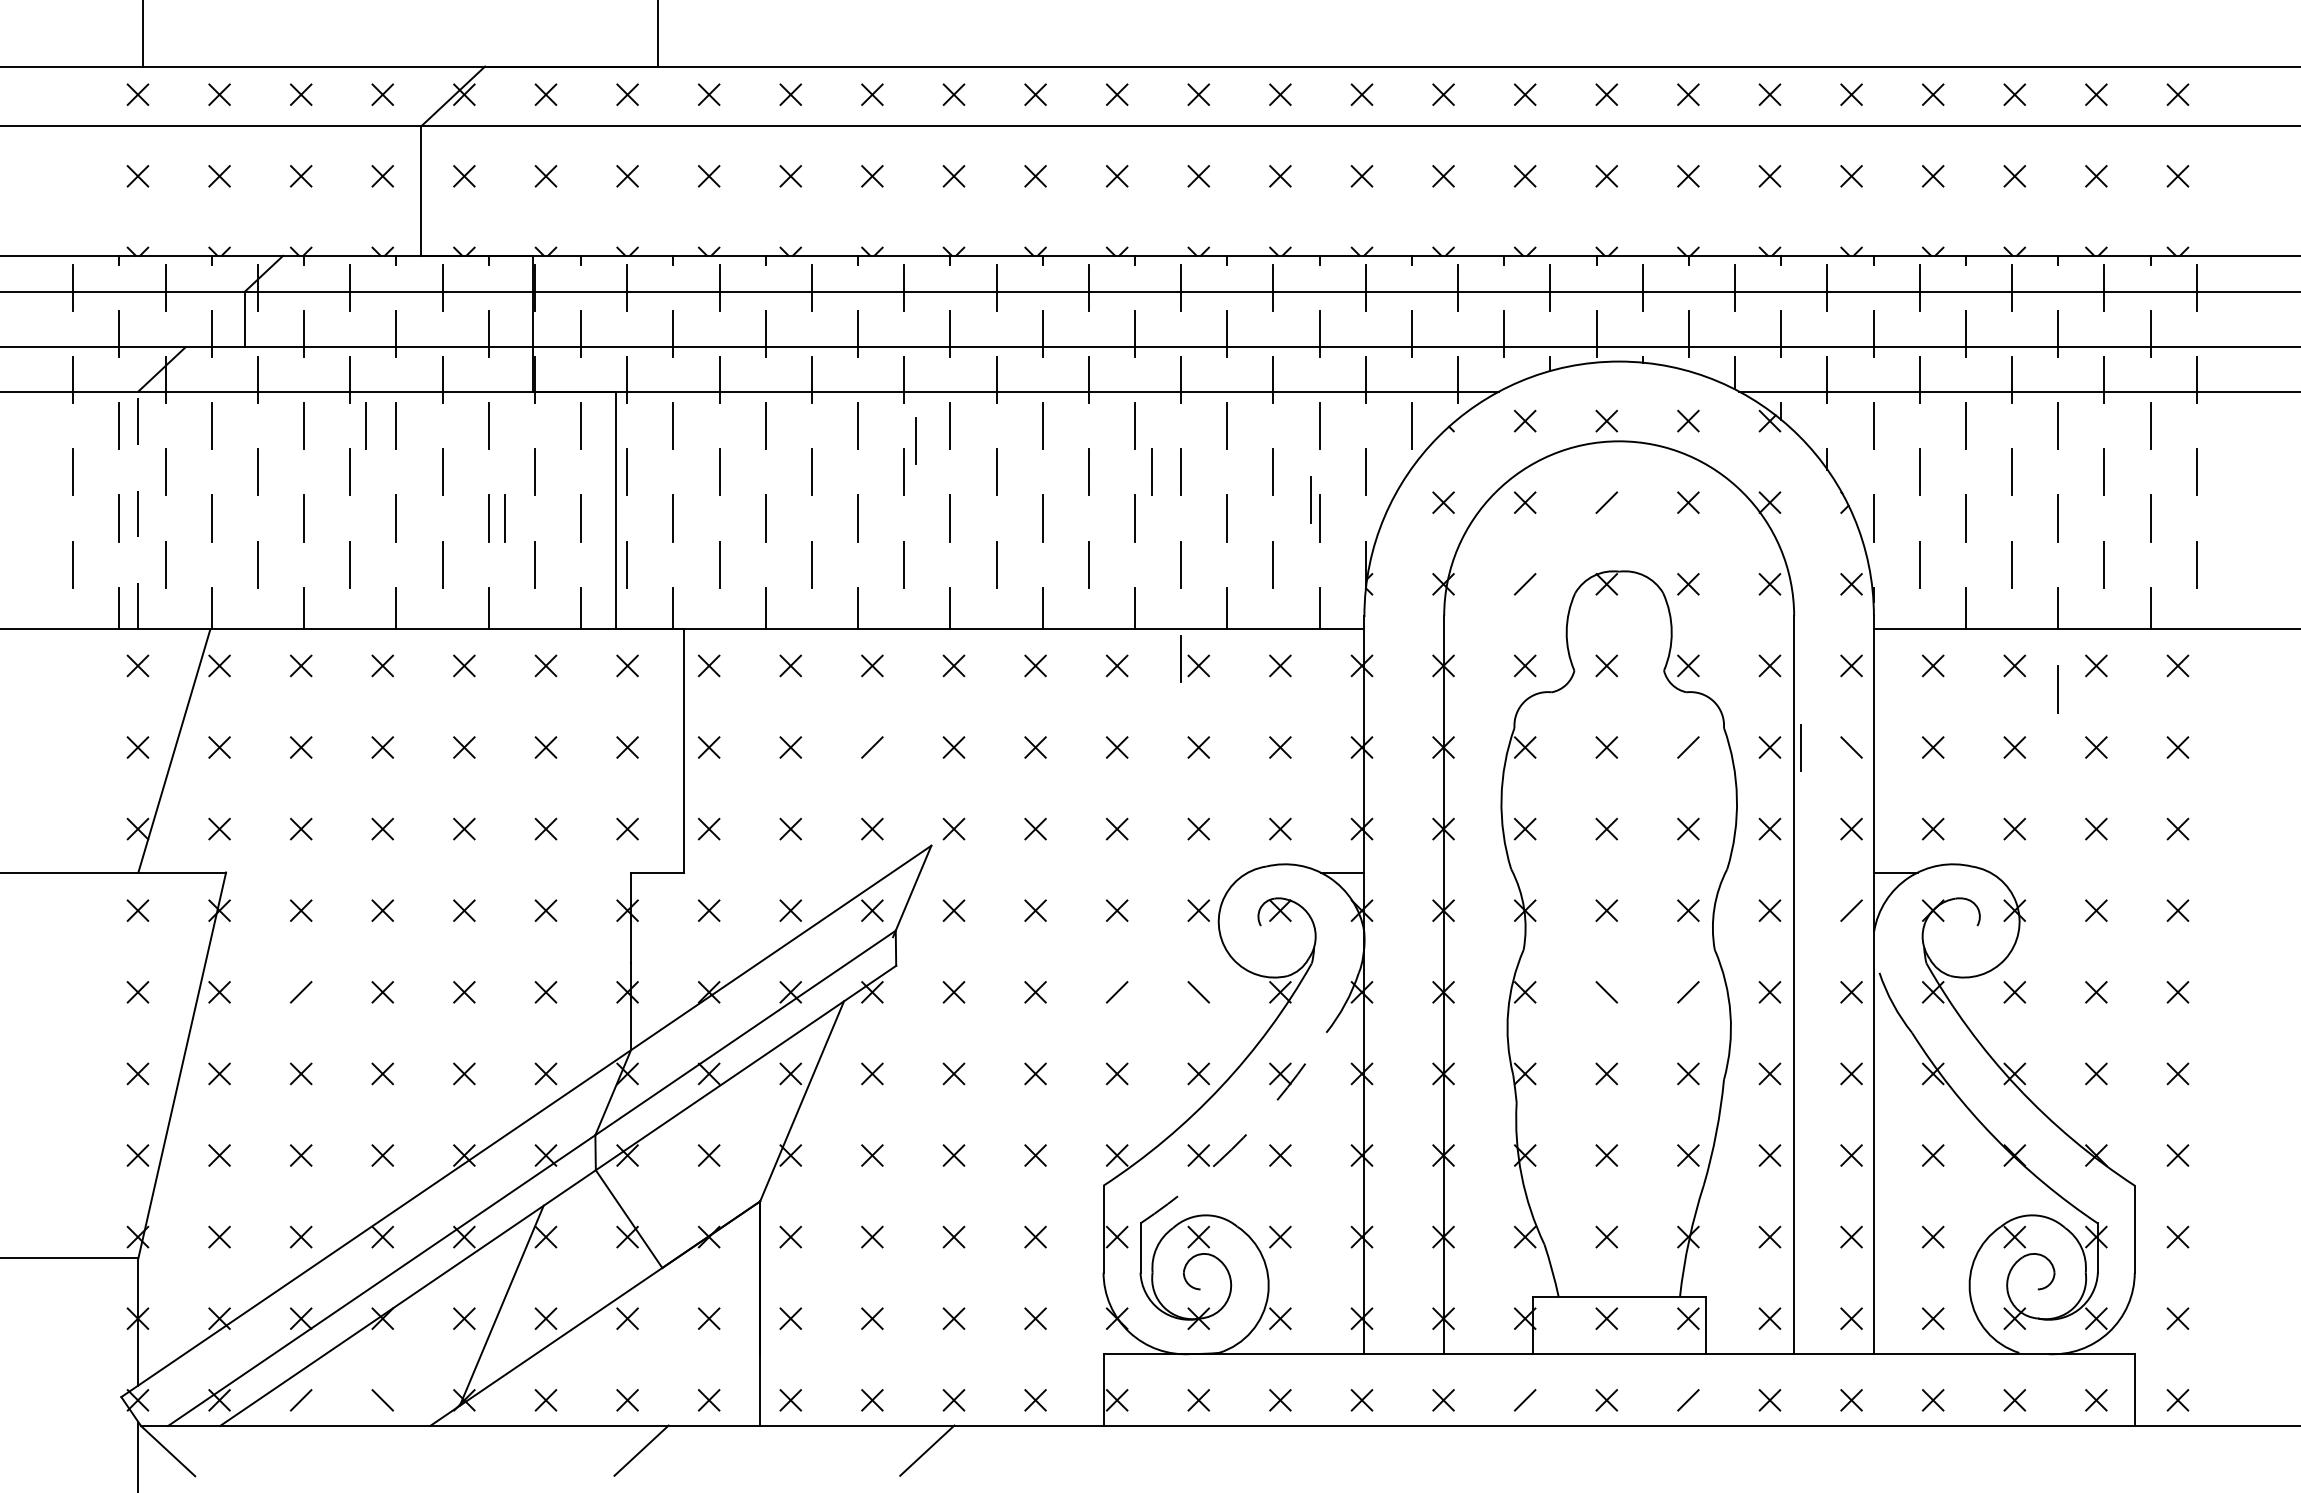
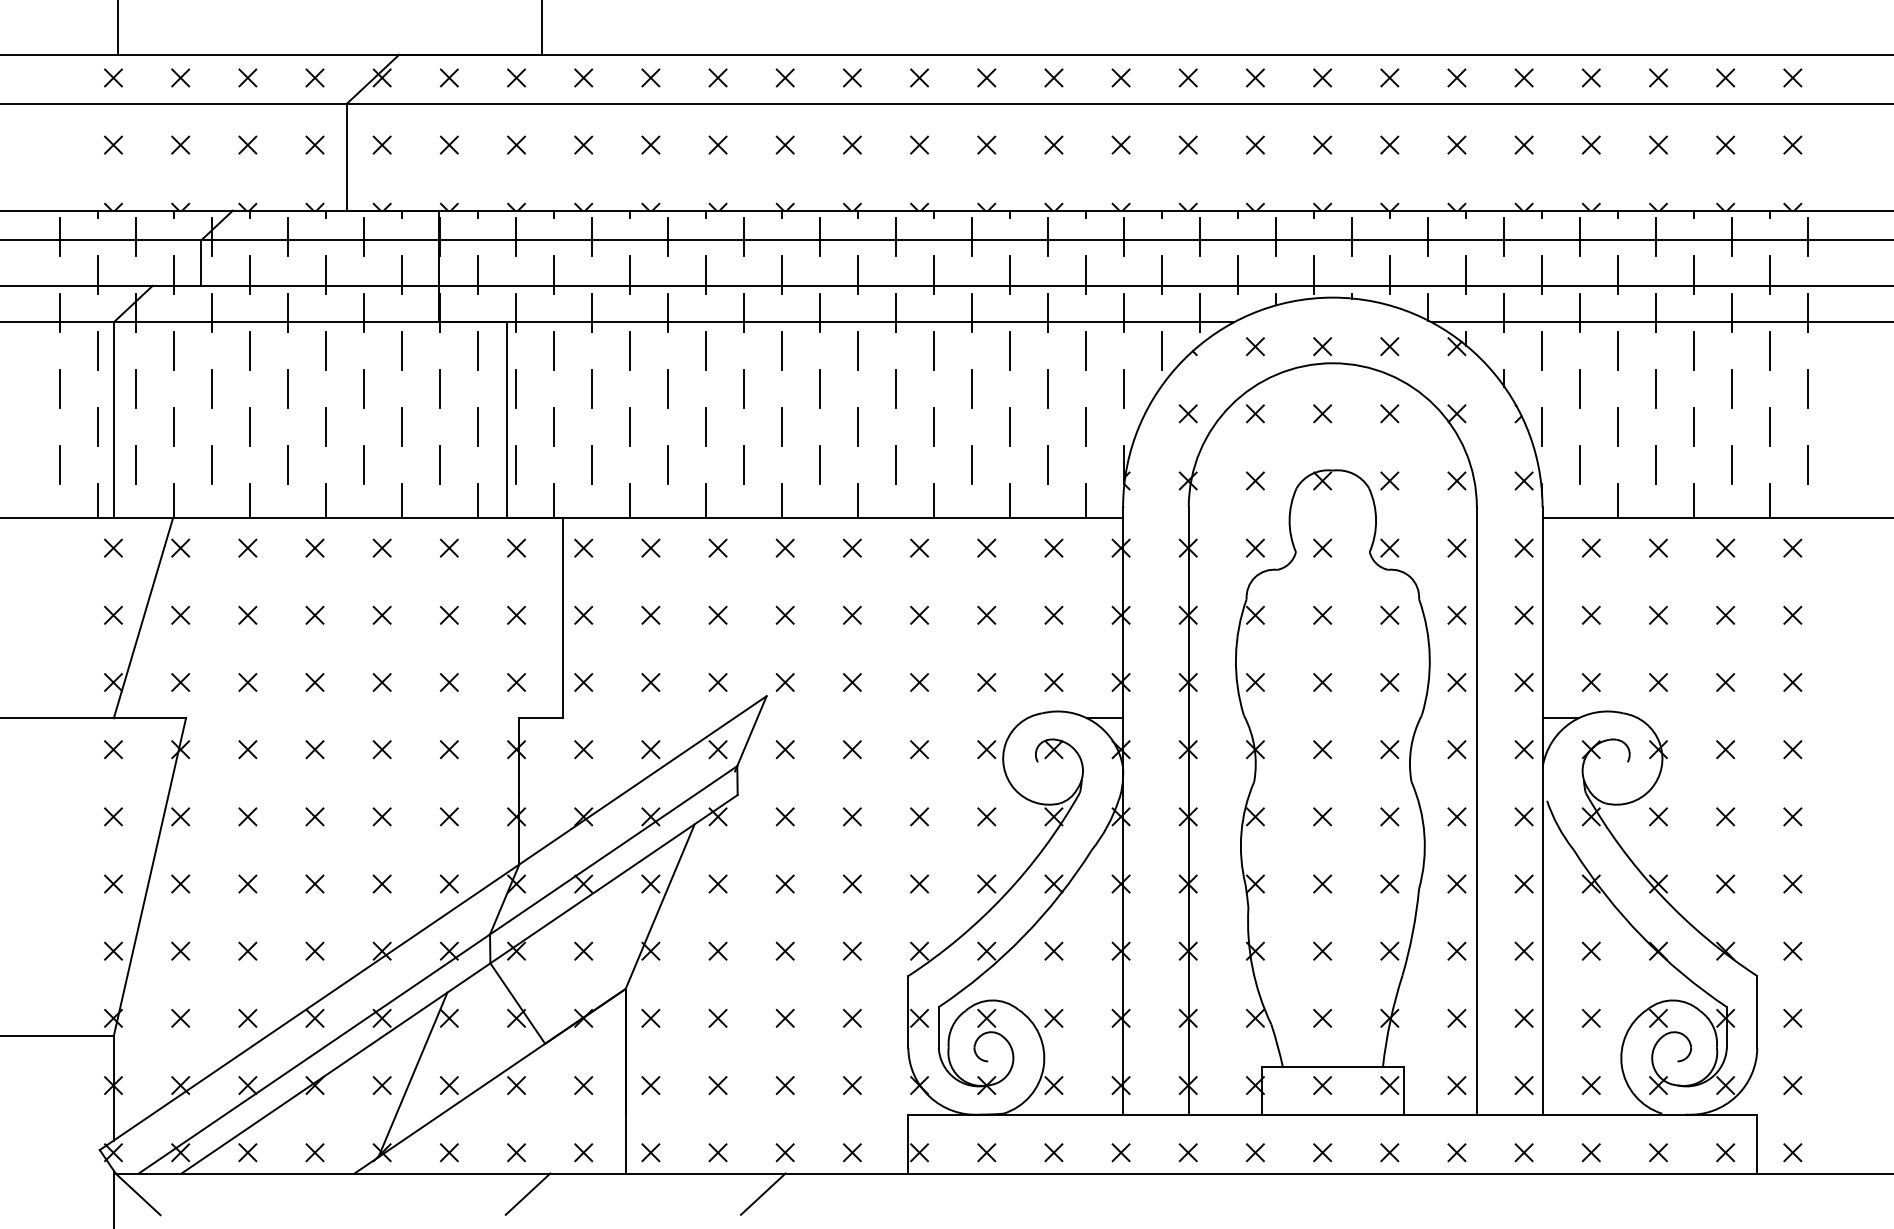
line: (365, 425) -> (300, 350), removed
line: (915, 440) -> (753, 362), removed
line: (1151, 471) -> (947, 388), removed
line: (1310, 499) -> (1078, 411), removed
line: (1606, 502) -> (1322, 413), added
line: (138, 510) -> (113, 420), dashed -> solid
line: (504, 518) -> (415, 426), removed
line: (1524, 584) -> (1254, 481), added
line: (1180, 658) -> (971, 542), removed
line: (2057, 689) -> (1693, 567), removed
line: (872, 747) -> (718, 615), added
line: (1688, 747) -> (1389, 615), added
line: (1800, 747) -> (1482, 615), removed
line: (1851, 747) -> (1524, 615), added
line: (1851, 910) -> (1524, 749), added
line: (301, 992) -> (248, 817), added
line: (1116, 992) -> (919, 817), added
line: (1198, 992) -> (986, 817), added
line: (1606, 992) -> (1322, 817), added
line: (1688, 992) -> (1389, 817), added
arc: (1243, 1137) -> (1023, 936), dashed -> solid
line: (301, 1400) -> (248, 1152), added
line: (382, 1400) -> (314, 1152), added
line: (1524, 1400) -> (1254, 1152), added
line: (1688, 1400) -> (1389, 1152), added

